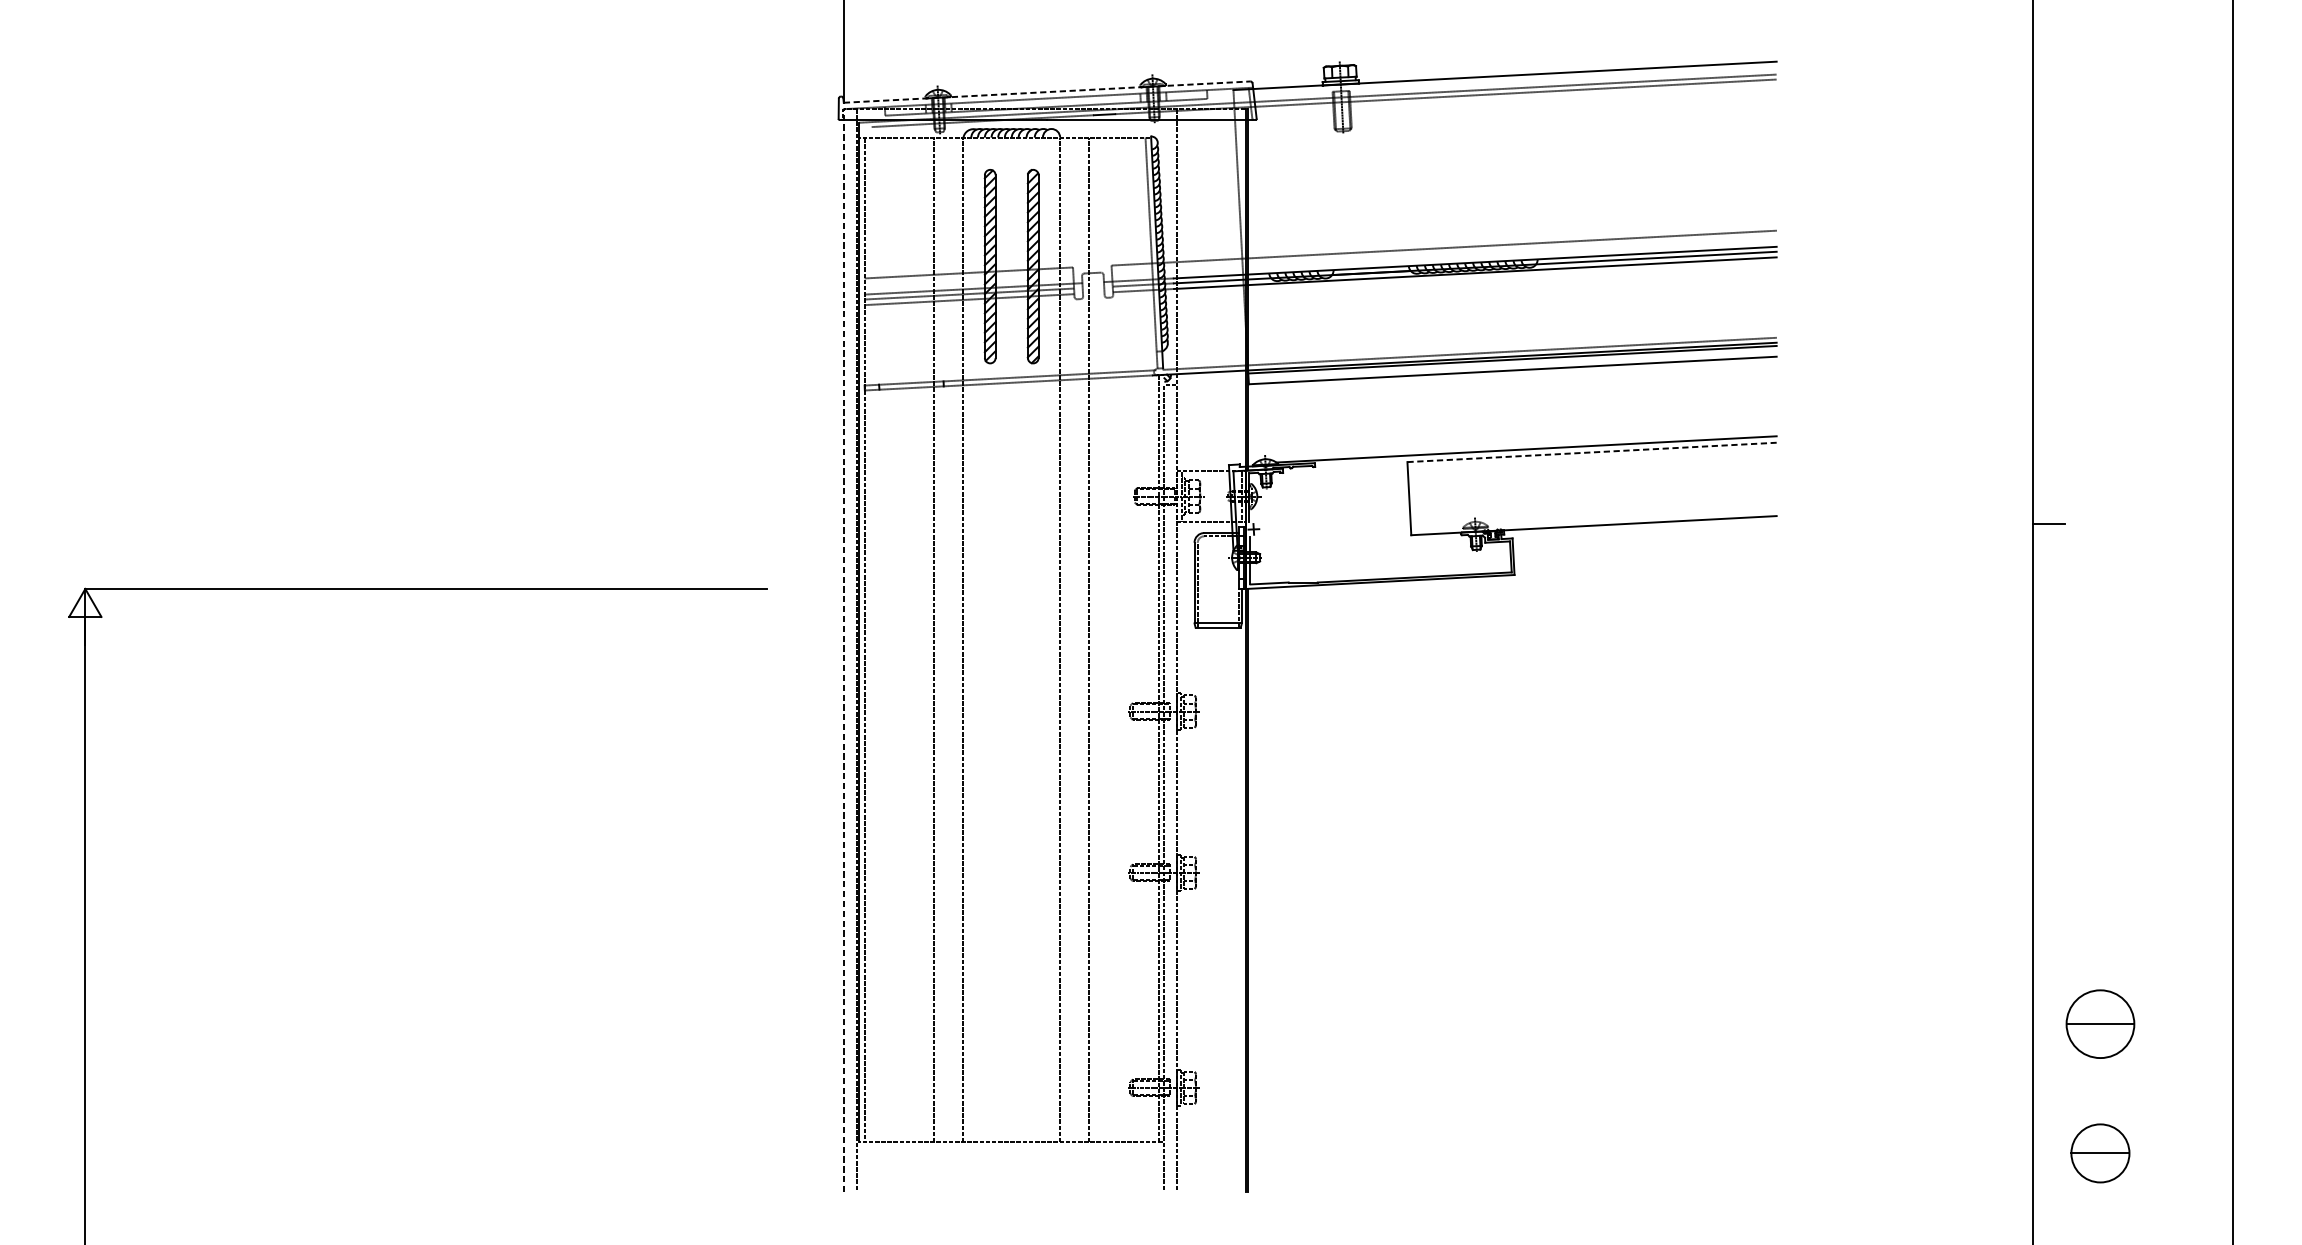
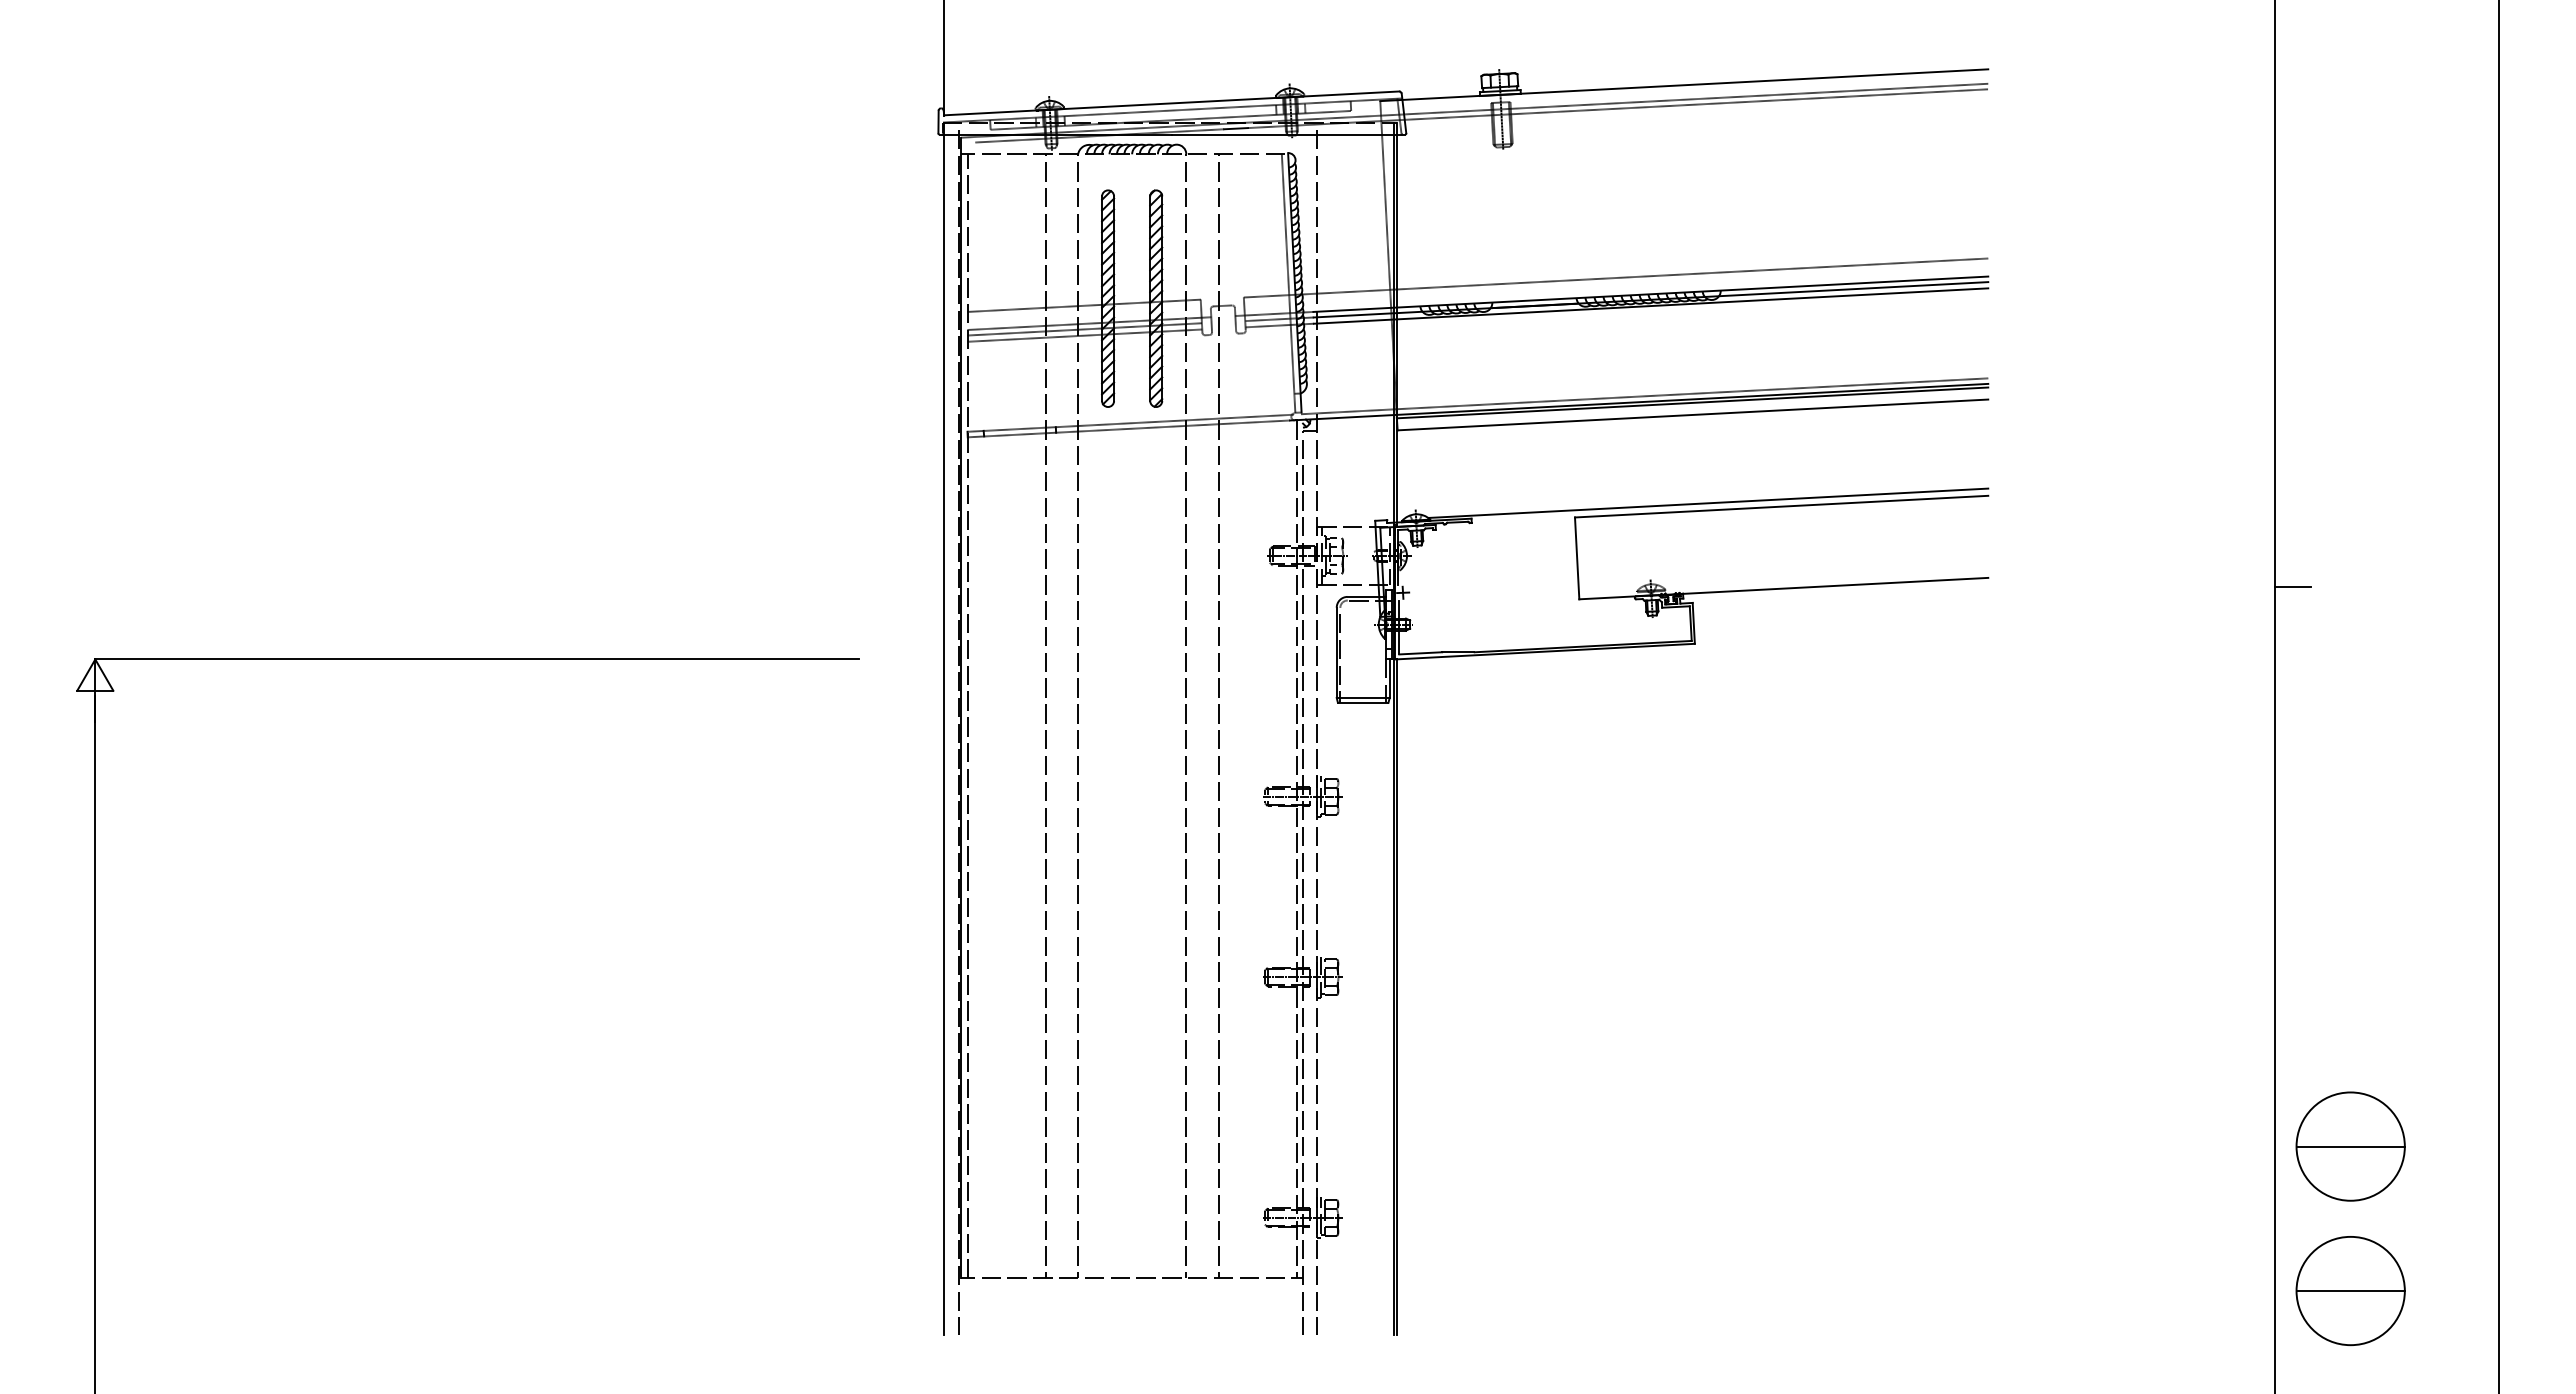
line: (1046, 92) -> (1171, 103), dashed -> solid
line: (1591, 452) -> (1781, 506), dashed -> solid
line: (844, 650) -> (944, 728), dashed -> solid
part: (2100, 1024) -> (2350, 1146), size x1.43
part: (2100, 1153) -> (2350, 1291), size x1.67

